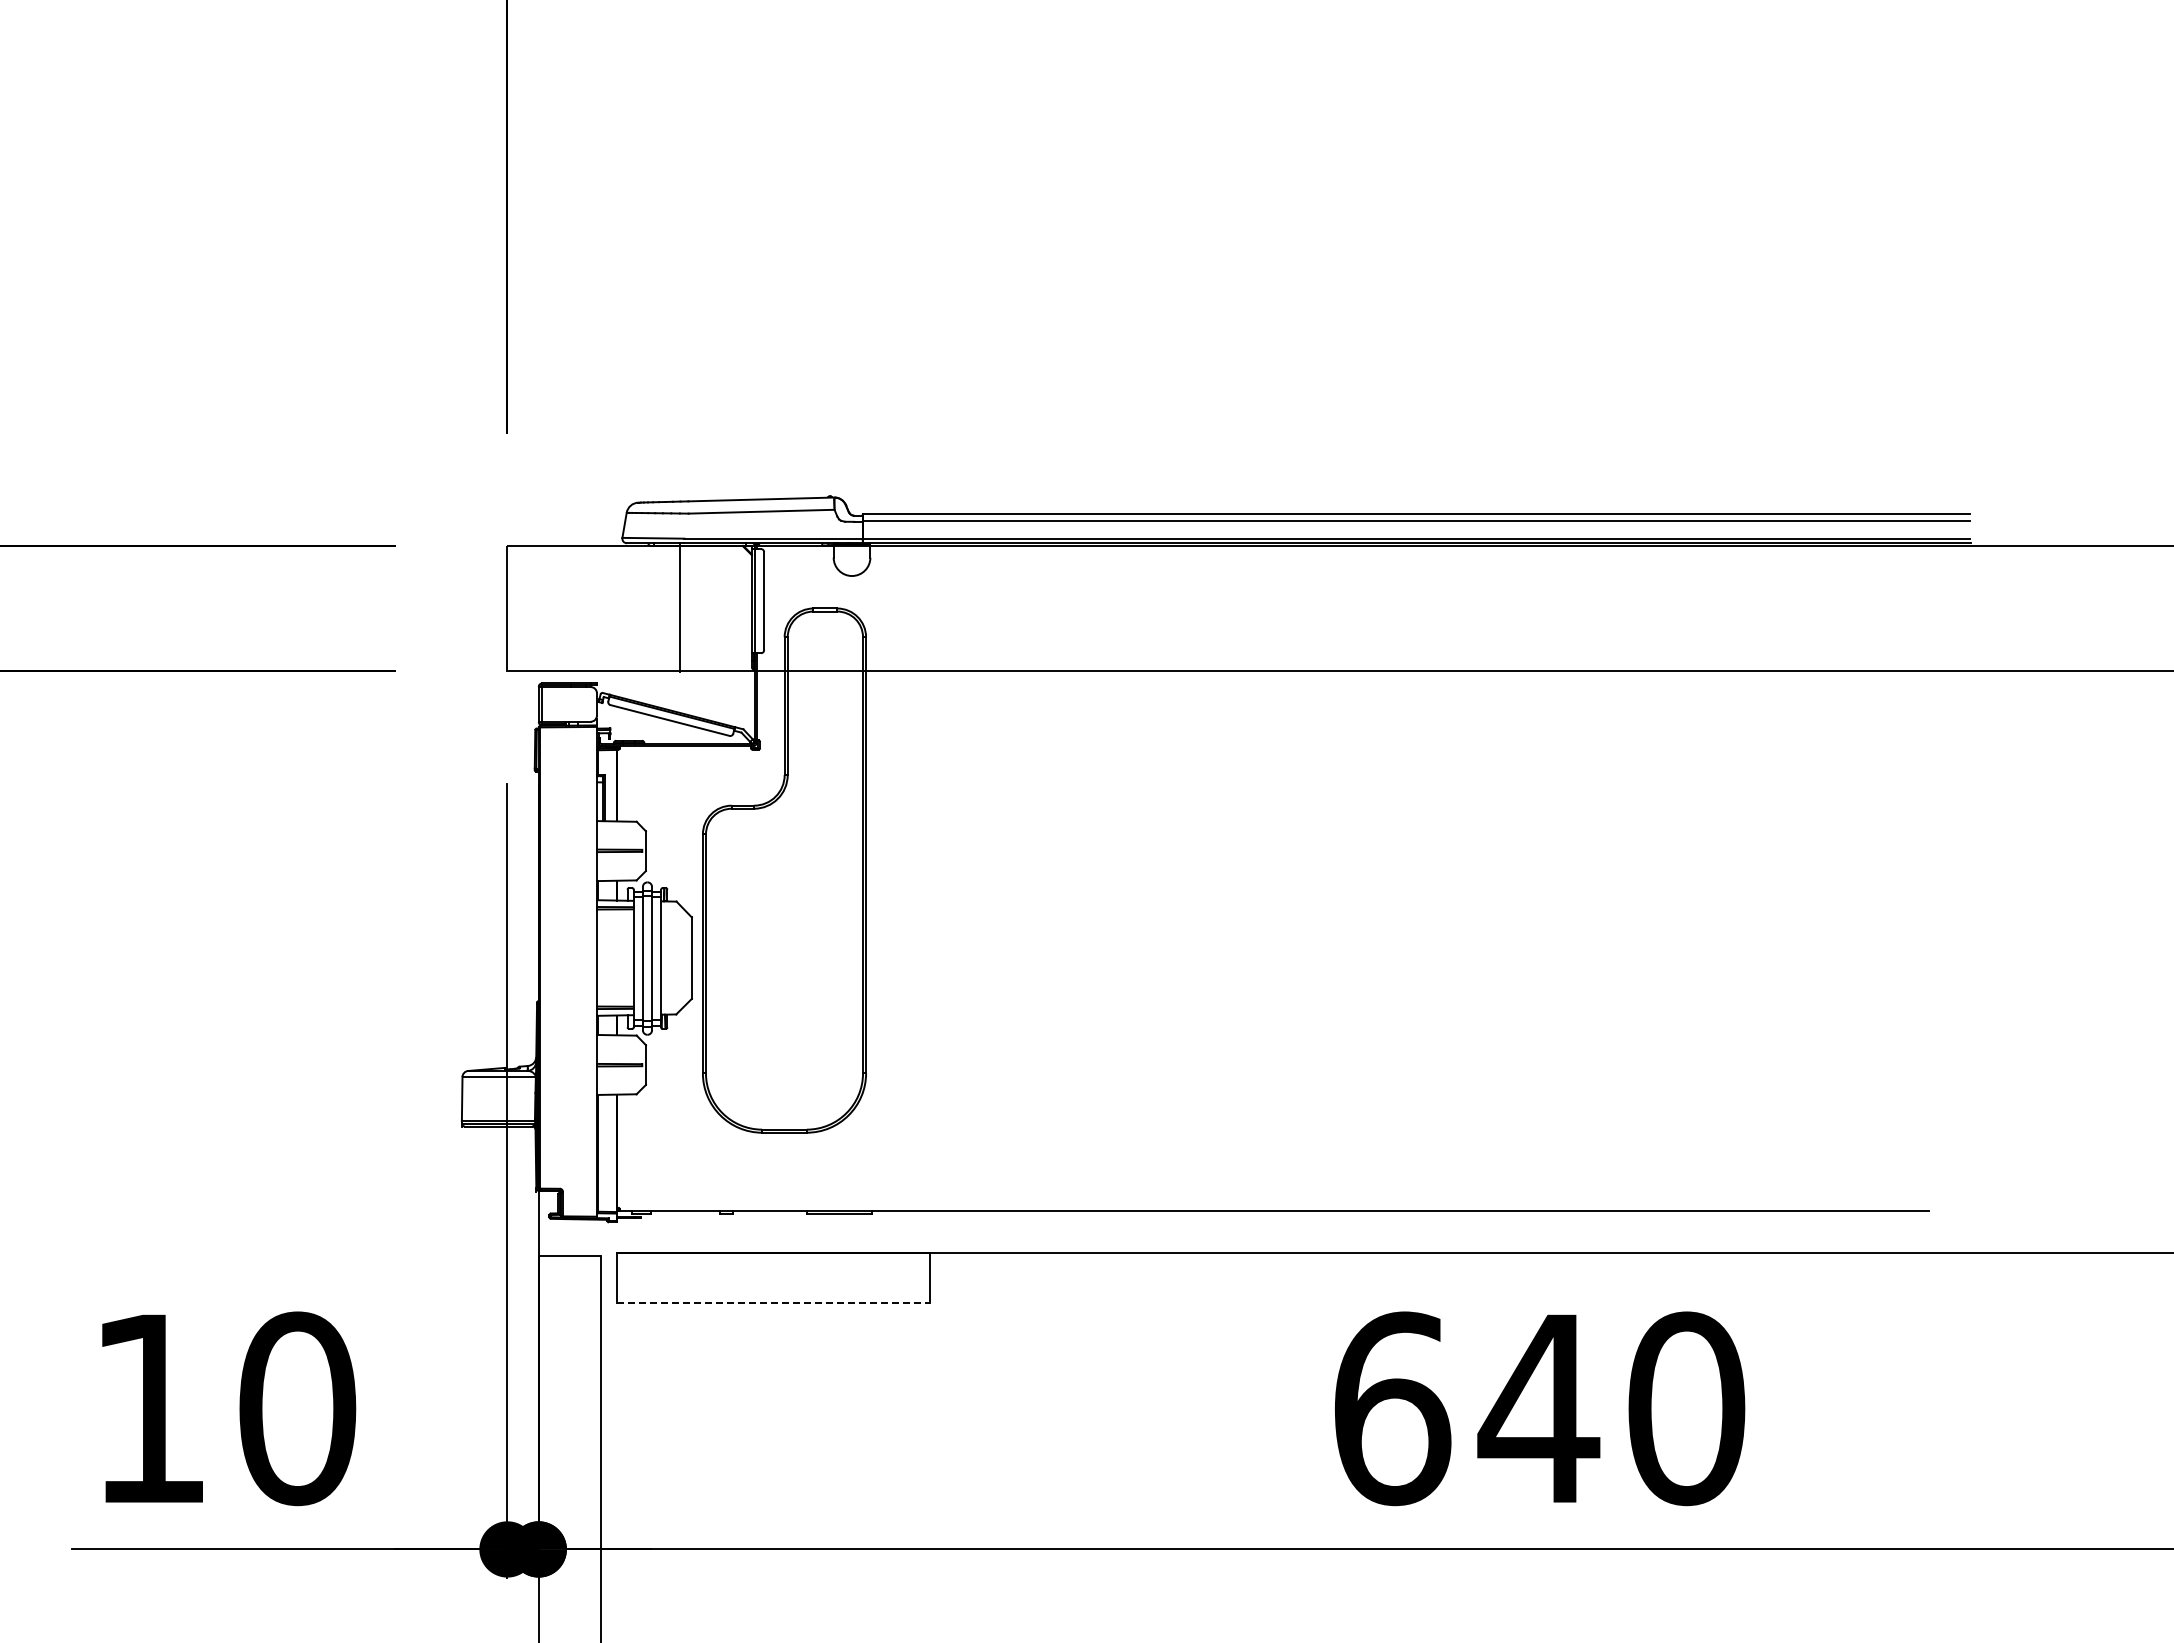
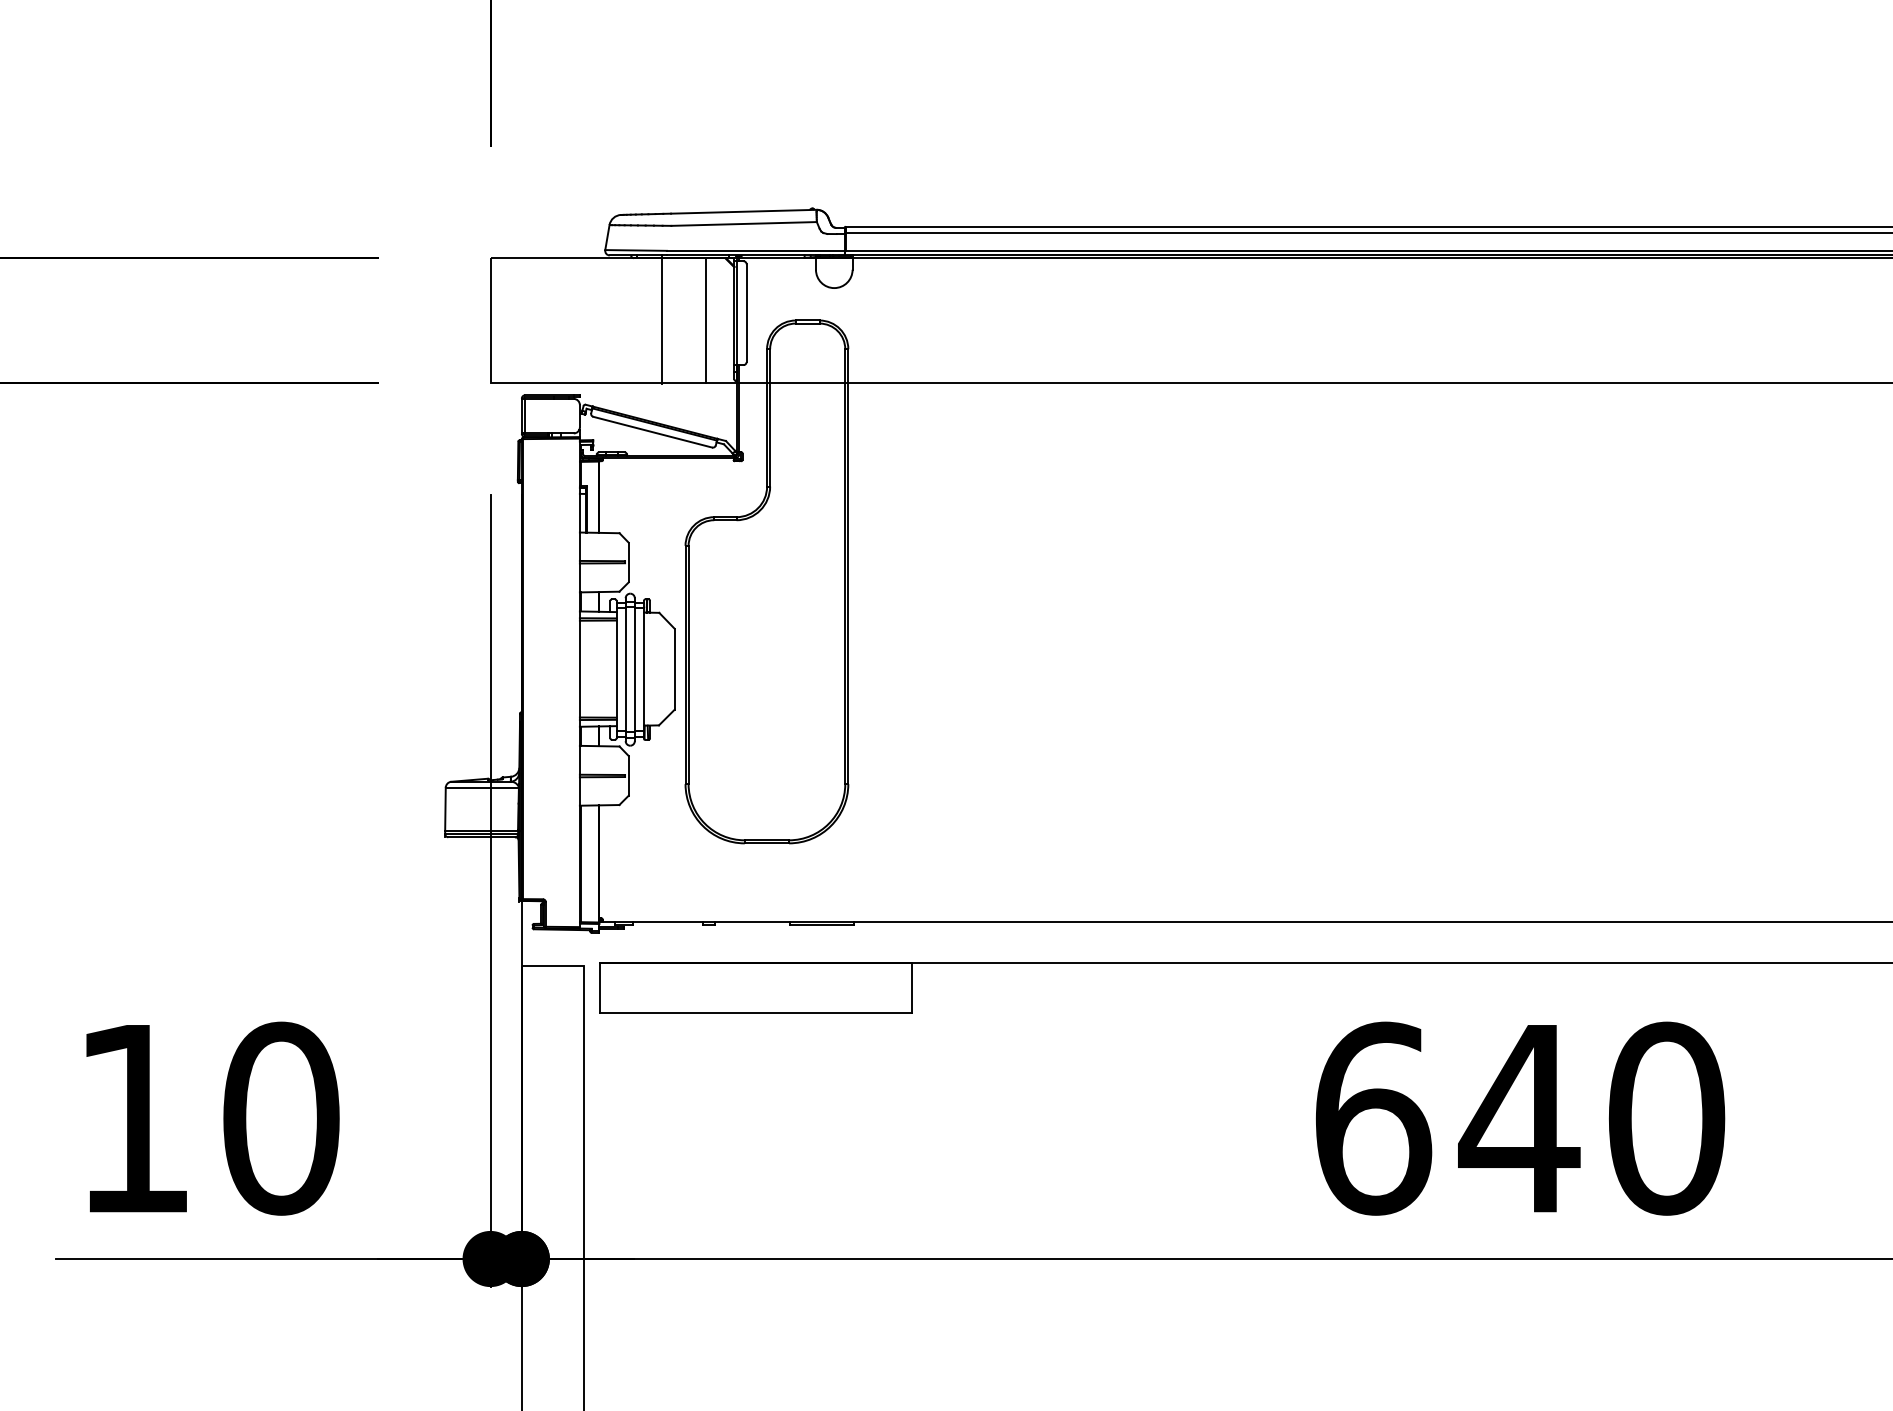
line: (723, 608) -> (706, 320), added
line: (773, 1302) -> (755, 1012), dashed -> solid

